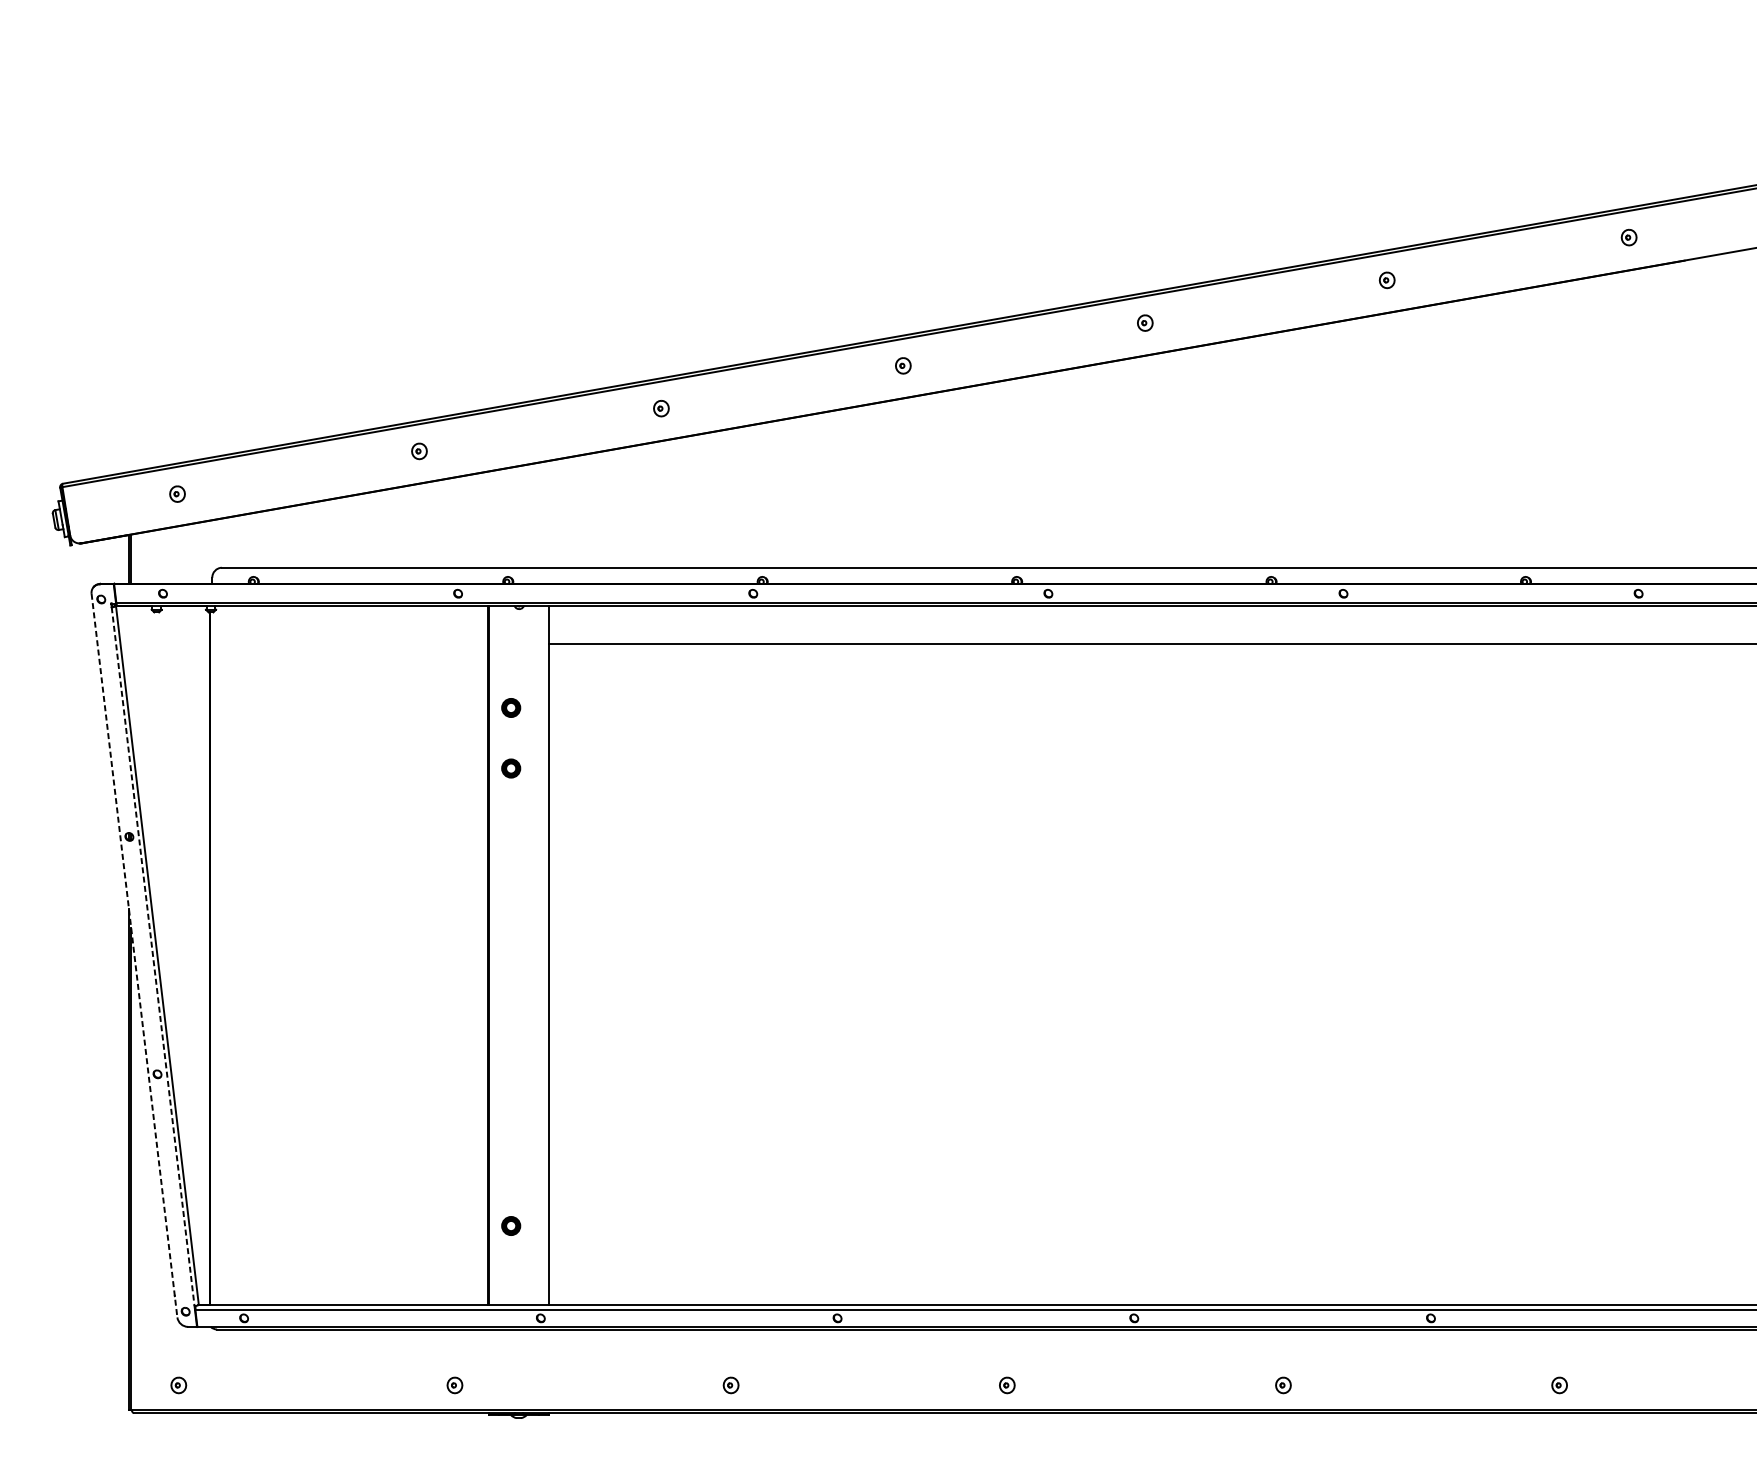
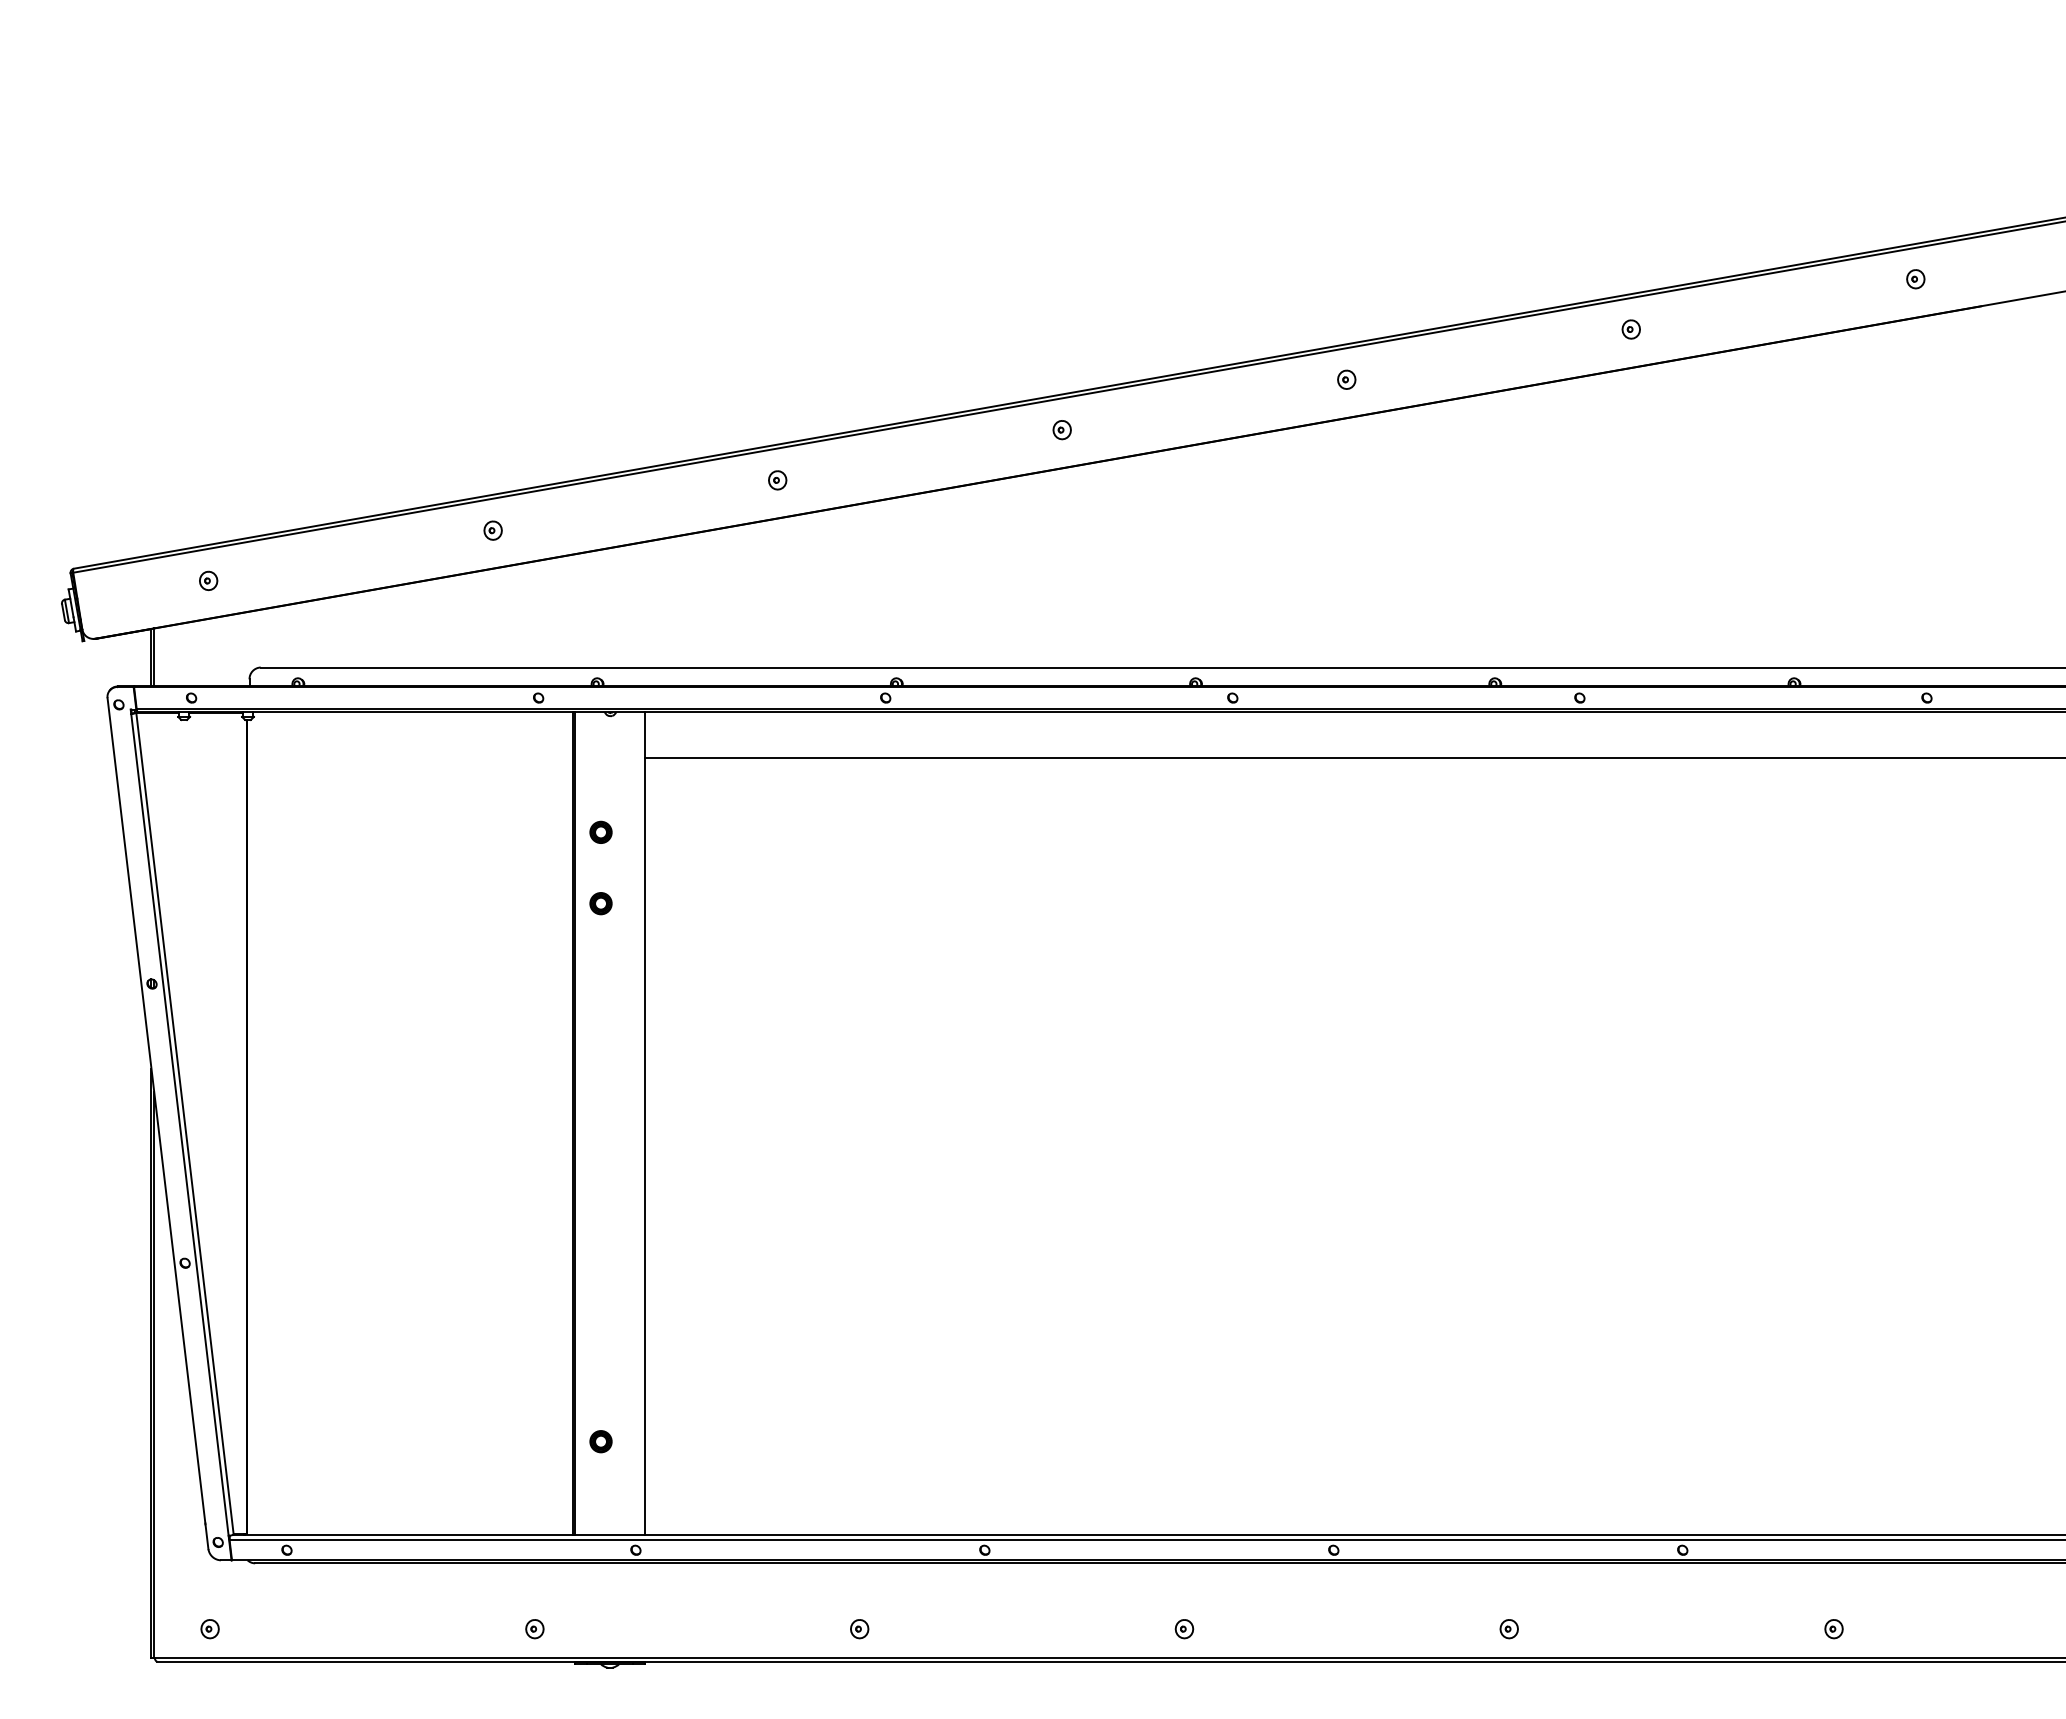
line: (134, 956) -> (158, 1124), dashed -> solid
line: (152, 956) -> (179, 1124), dashed -> solid

